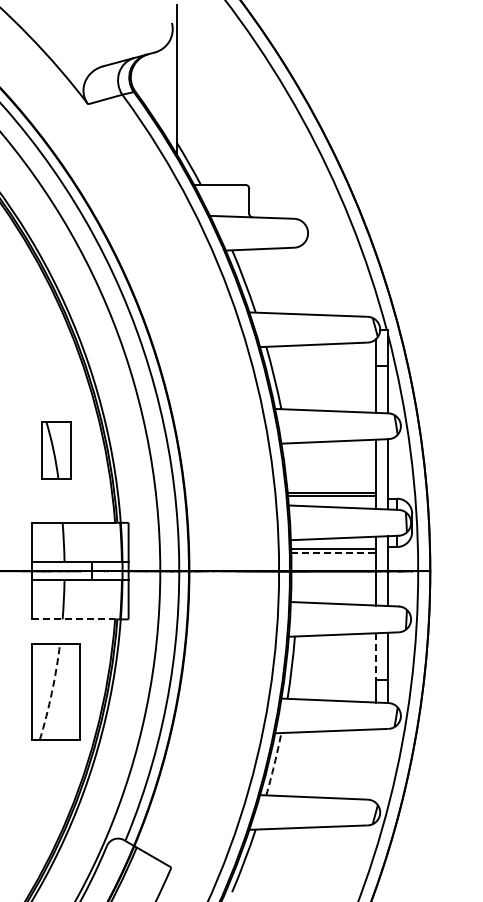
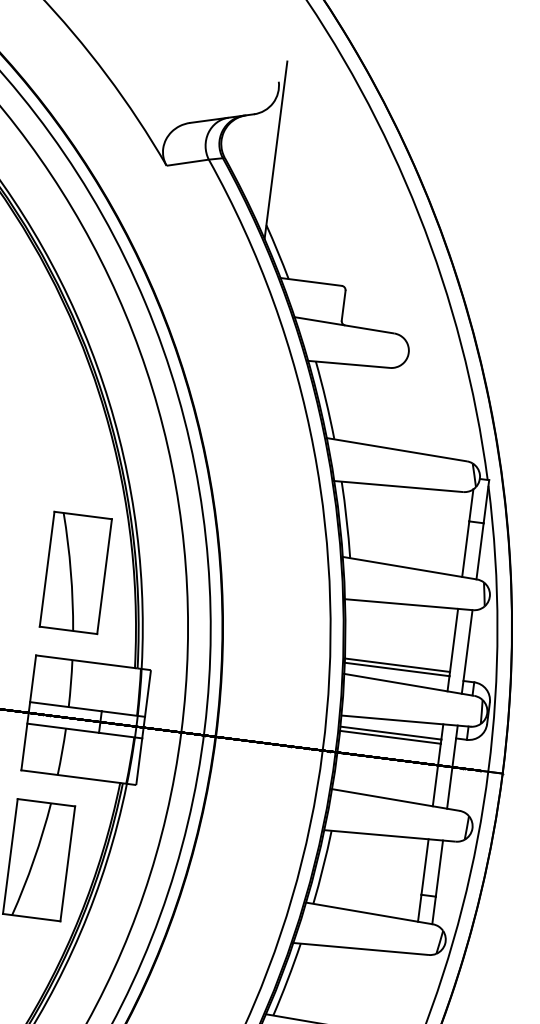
part: (55, 450) -> (74, 572), size x1.67
line: (334, 553) -> (391, 738), dashed -> solid
line: (73, 619) -> (70, 776), dashed -> solid
line: (375, 657) -> (424, 868), dashed -> solid
arc: (52, 692) -> (34, 860), dashed -> solid
arc: (274, 764) -> (287, 980), dashed -> solid

